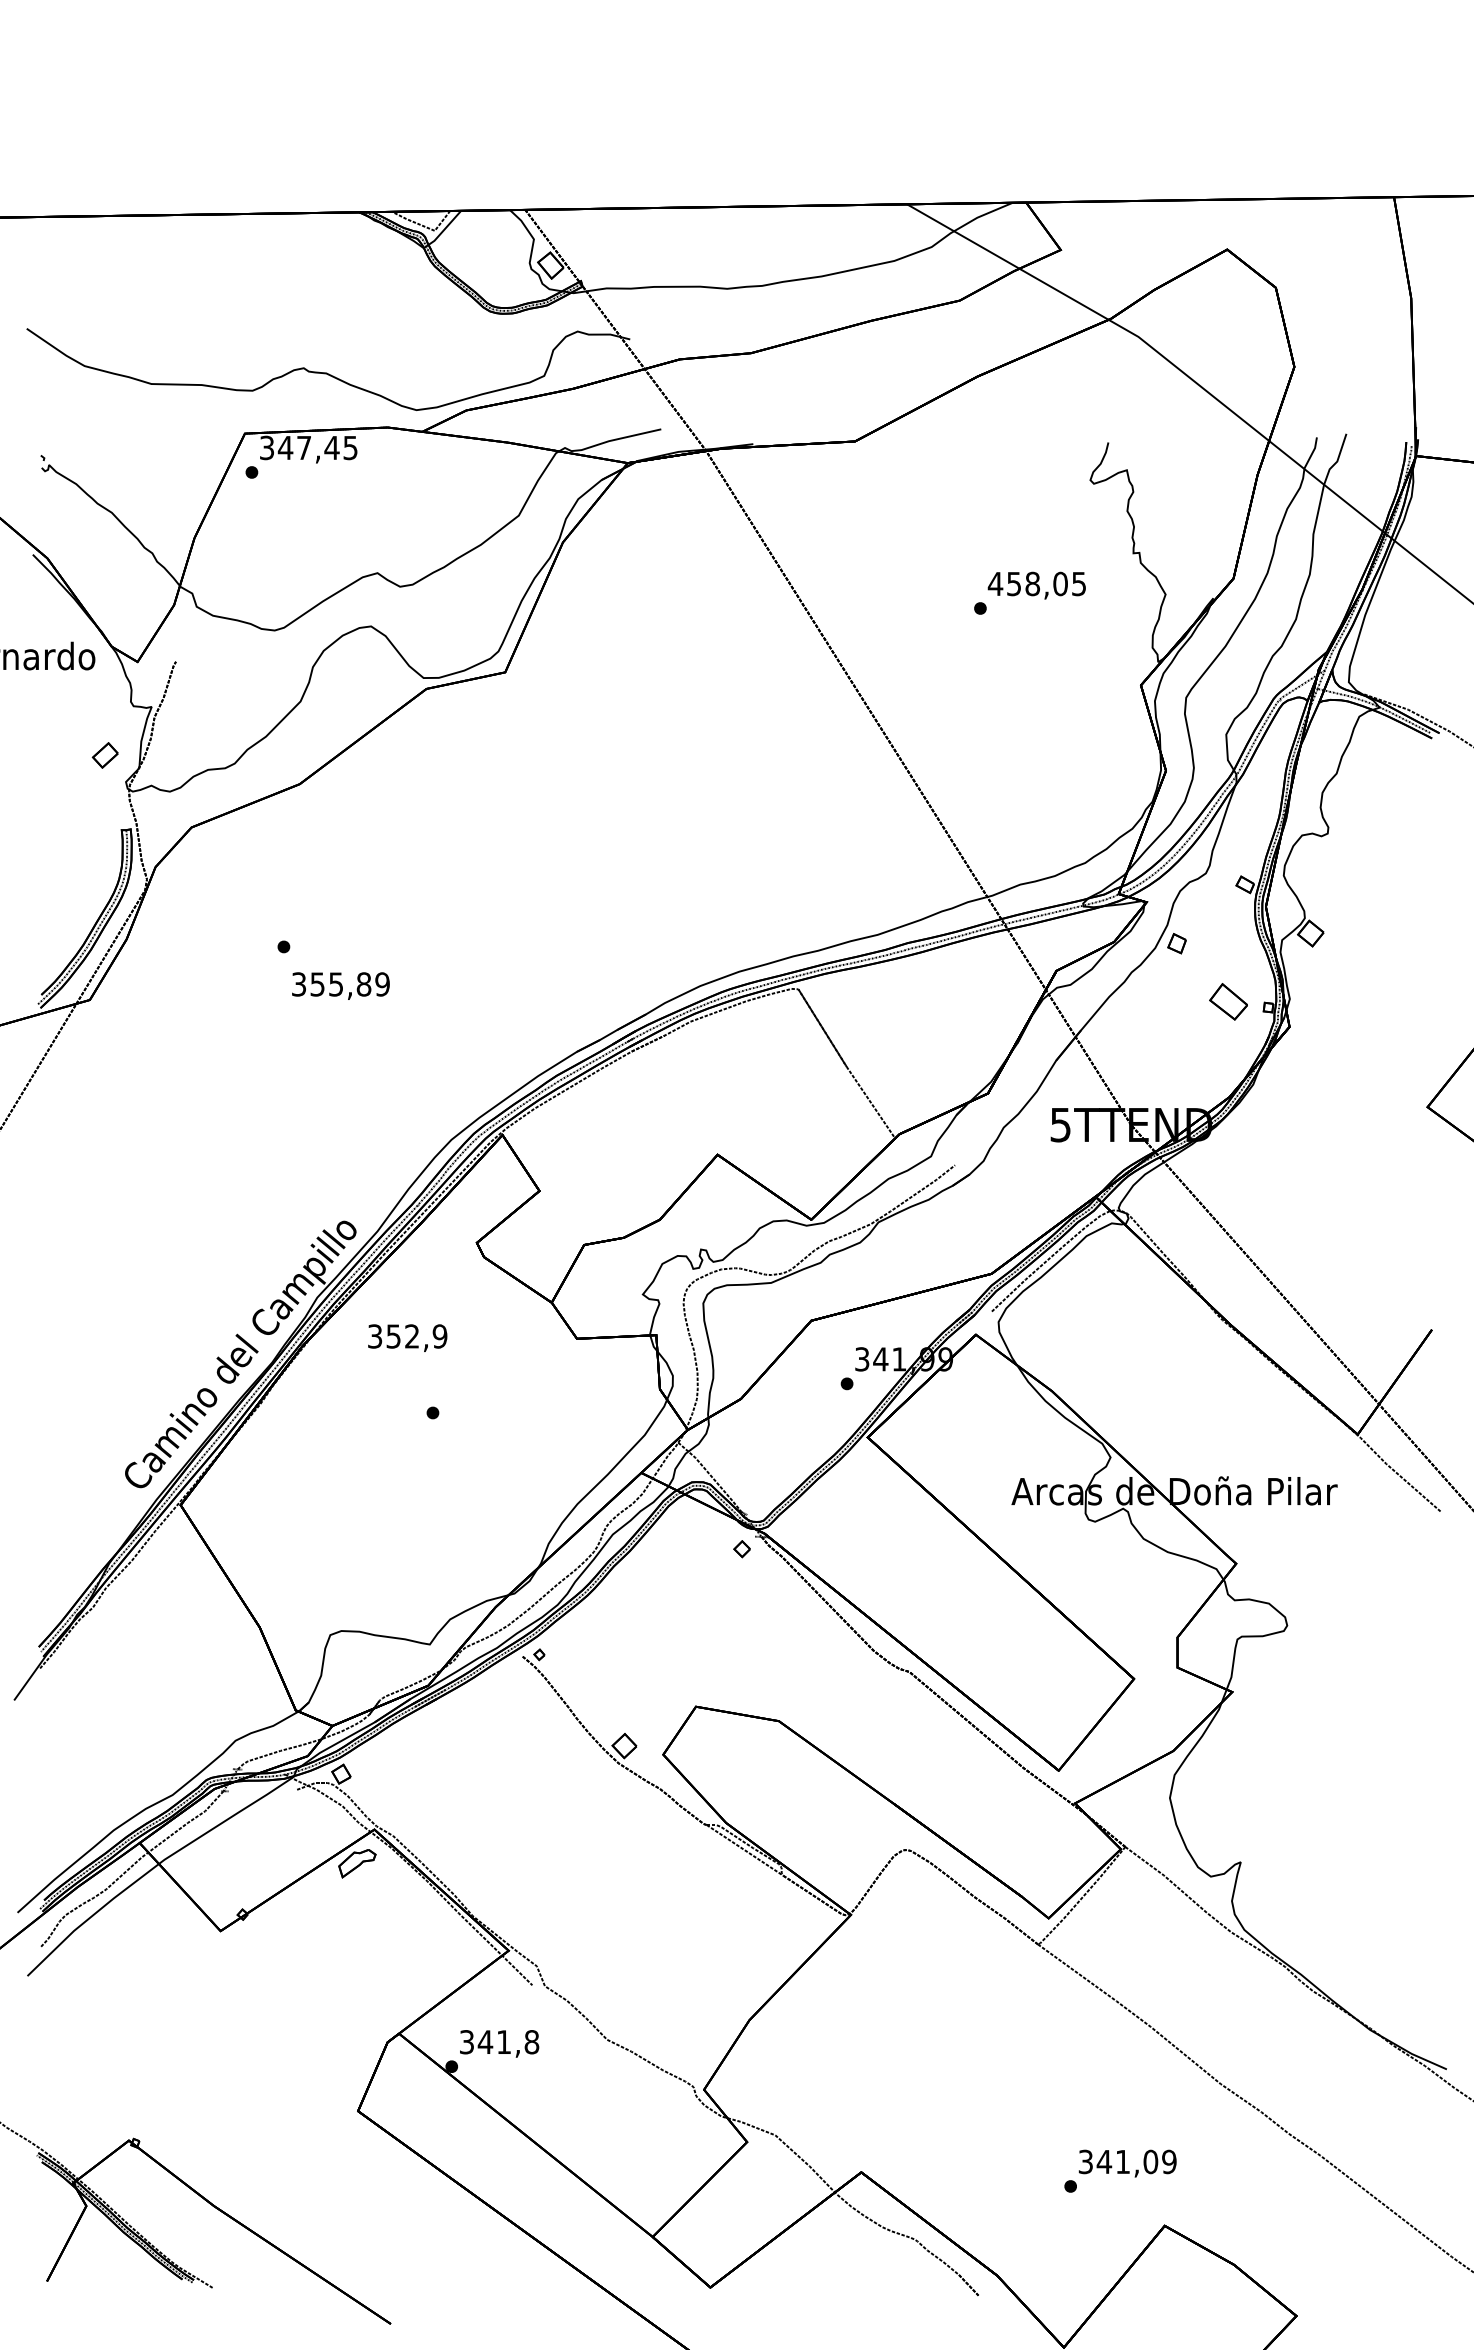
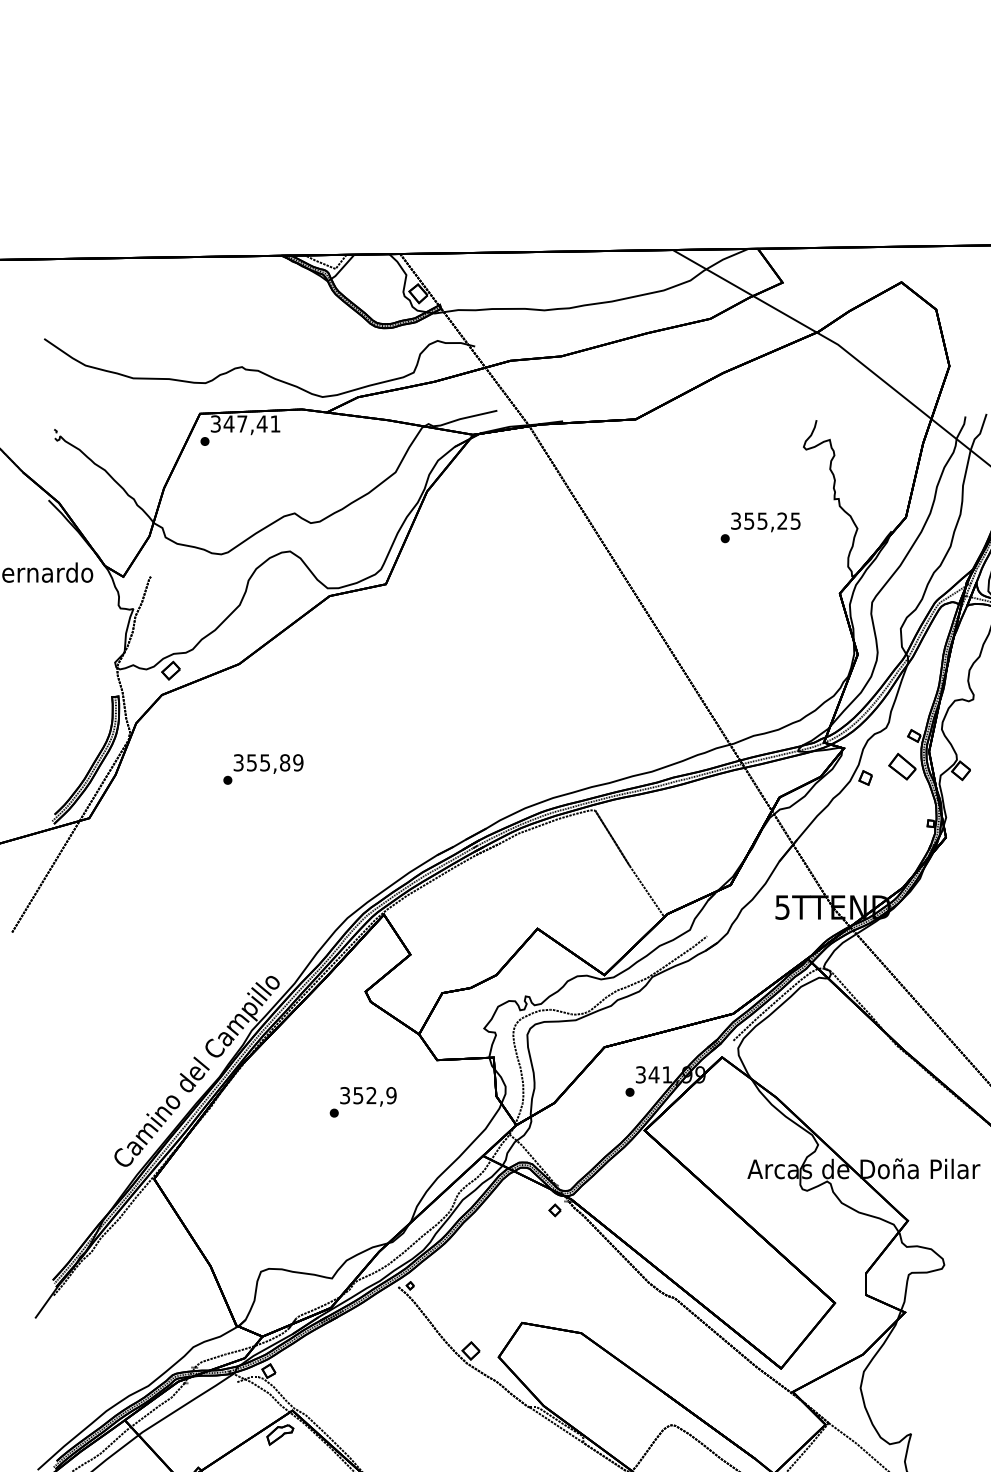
text: (350, 448) -> (275, 424), 347,45 -> 347,41
text: (1027, 583) -> (758, 520), 458,05 -> 355,25
part: (104, 755) -> (170, 670), moved
text: (340, 985) -> (268, 763), moved
part: (1228, 1001) -> (902, 766), moved
text: (407, 1337) -> (368, 1096), moved

